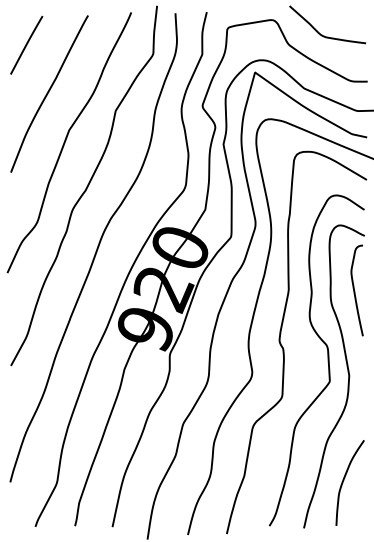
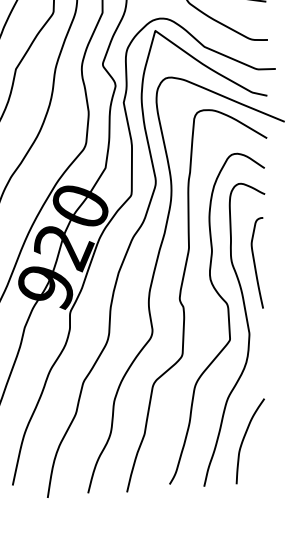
curve: (355, 291) -> (255, 263), moved

